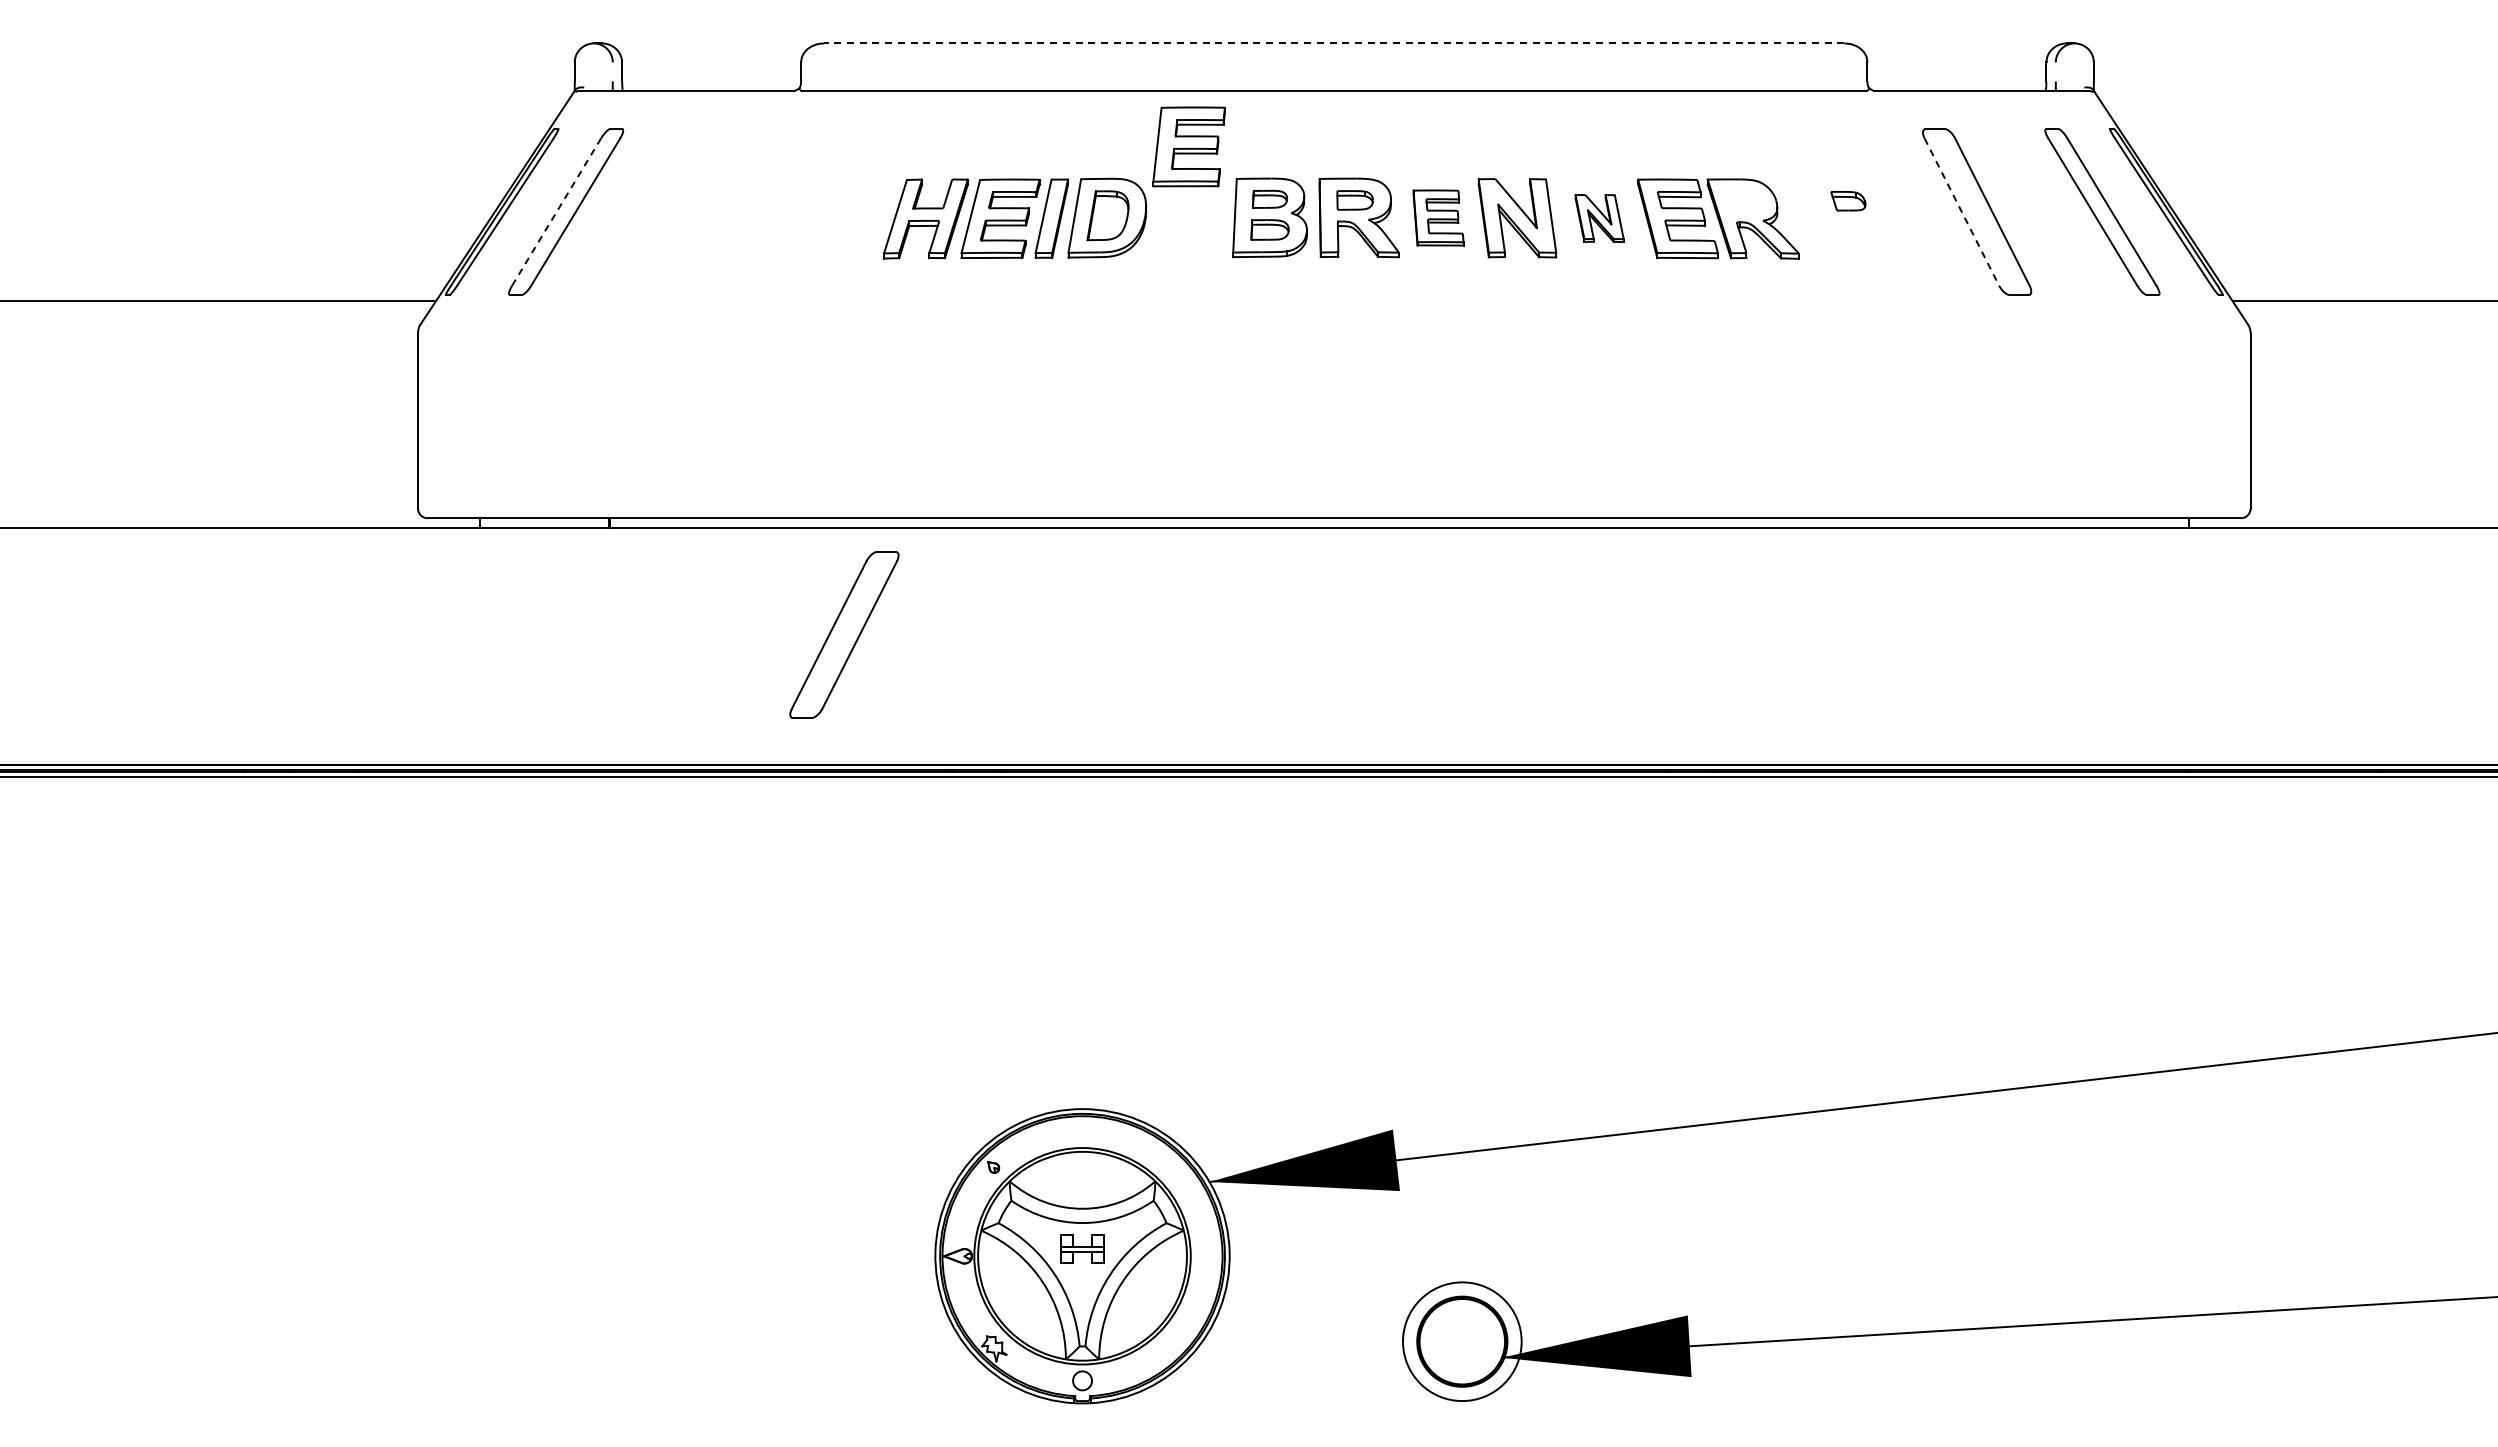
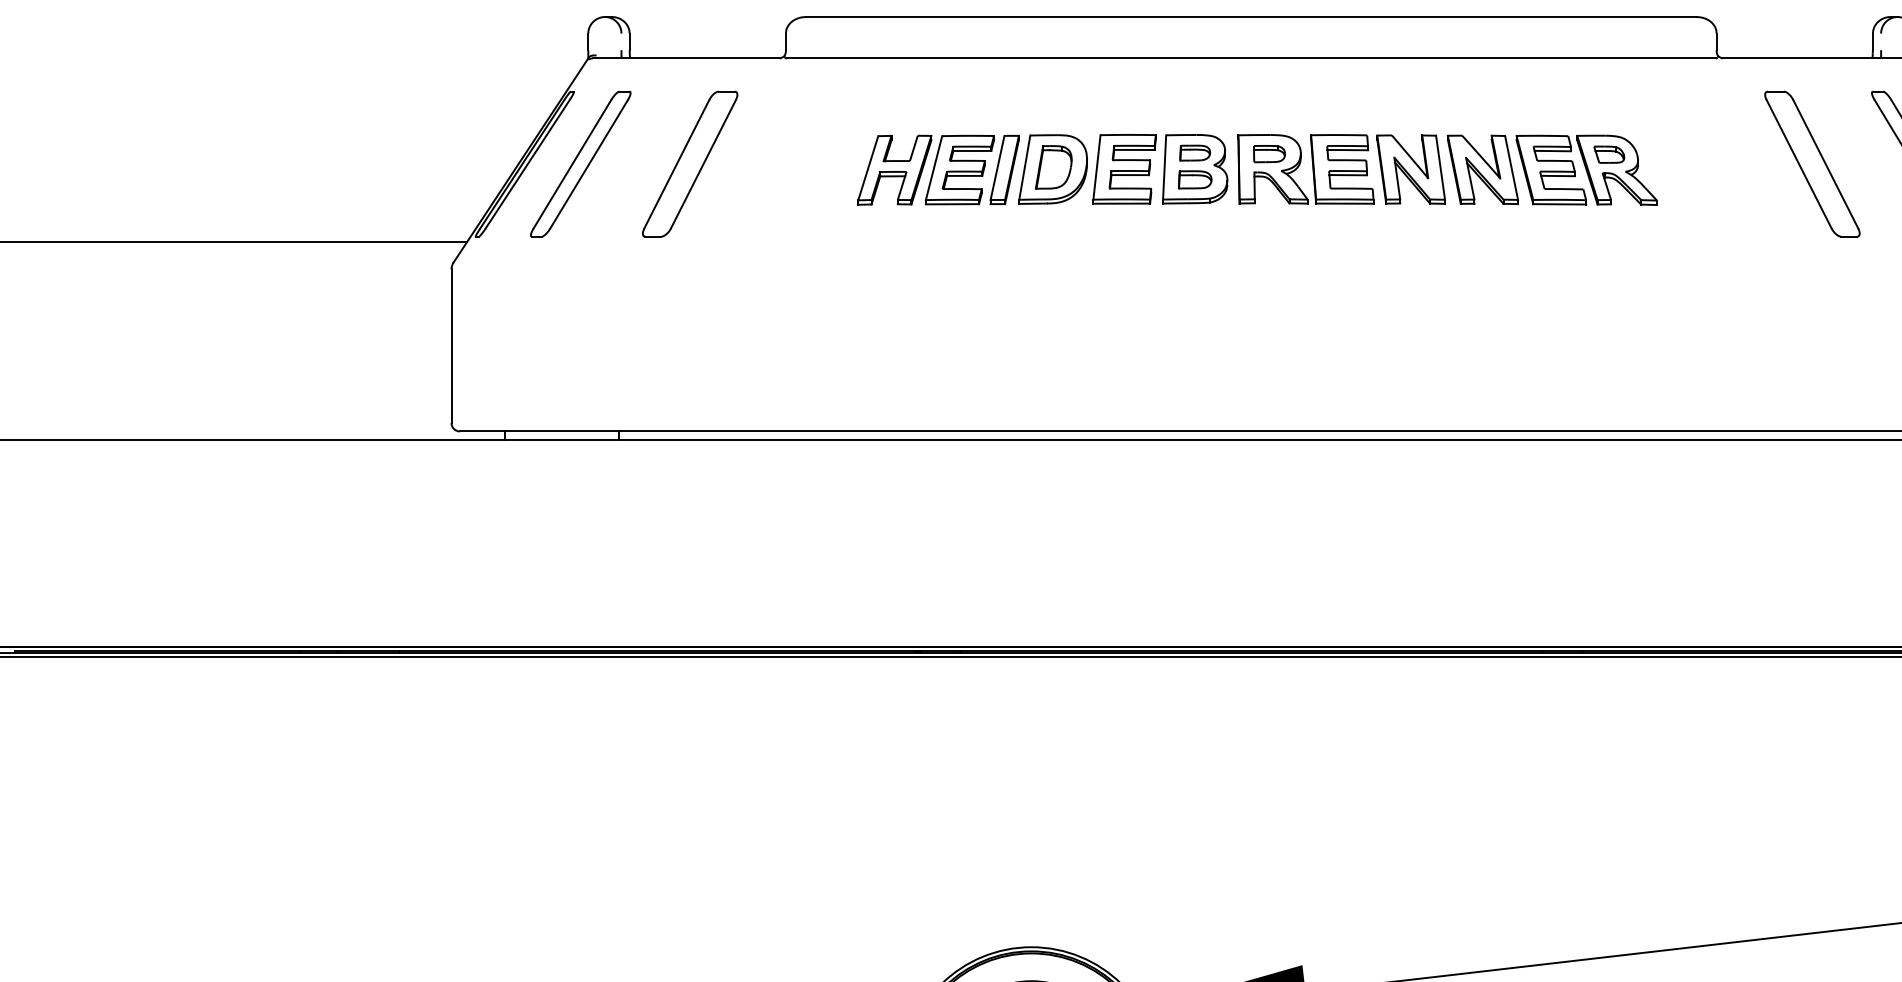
line: (1333, 43) -> (1250, 17), dashed -> solid
part: (1188, 146) -> (1124, 168), moved
part: (1848, 201) -> (1609, 154), moved
line: (556, 212) -> (572, 164), dashed -> solid
line: (1962, 212) -> (1799, 164), dashed -> solid
part: (1438, 217) -> (1342, 168), size x1.43
part: (1599, 218) -> (1482, 169), size x1.67
part: (844, 634) -> (690, 163), moved

